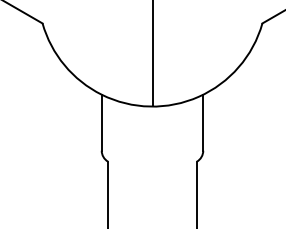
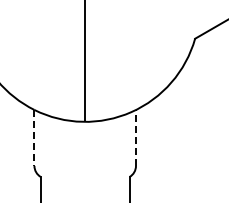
line: (203, 122) -> (136, 137), solid -> dashed
line: (101, 123) -> (34, 138), solid -> dashed

